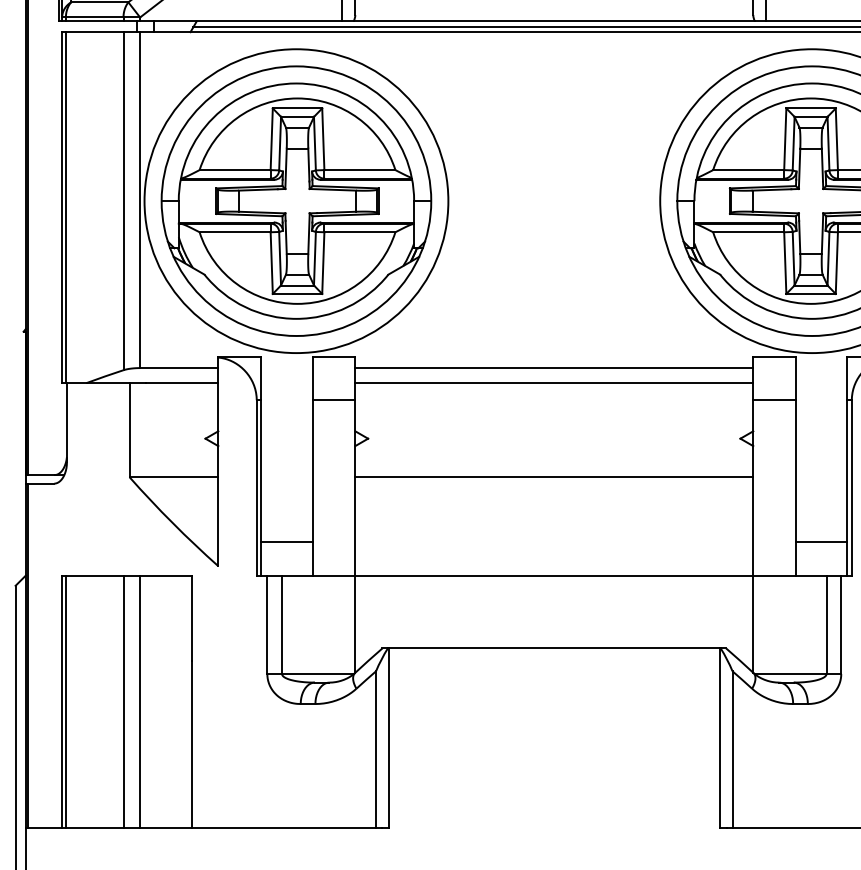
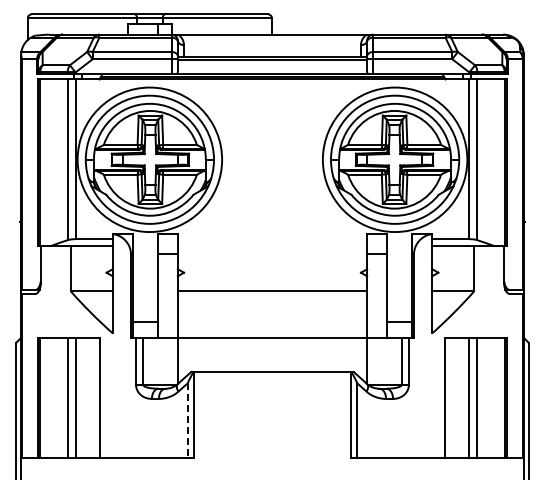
line: (554, 368) -> (272, 239), removed
line: (554, 383) -> (272, 246), removed
line: (375, 751) -> (187, 421), solid -> dashed

